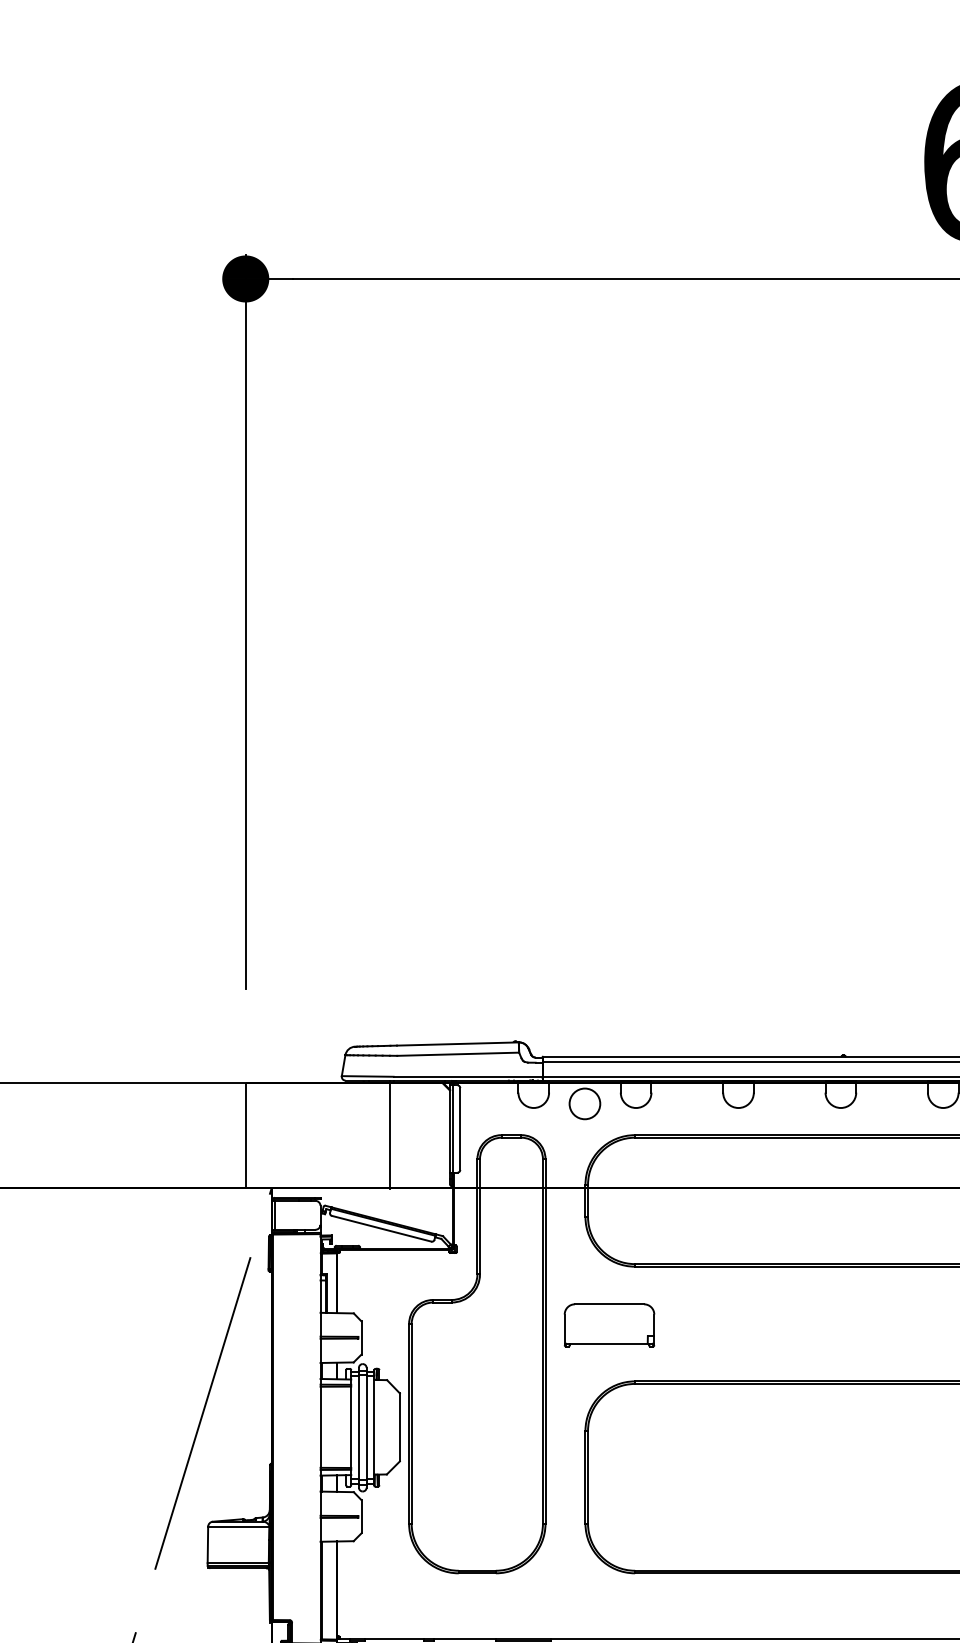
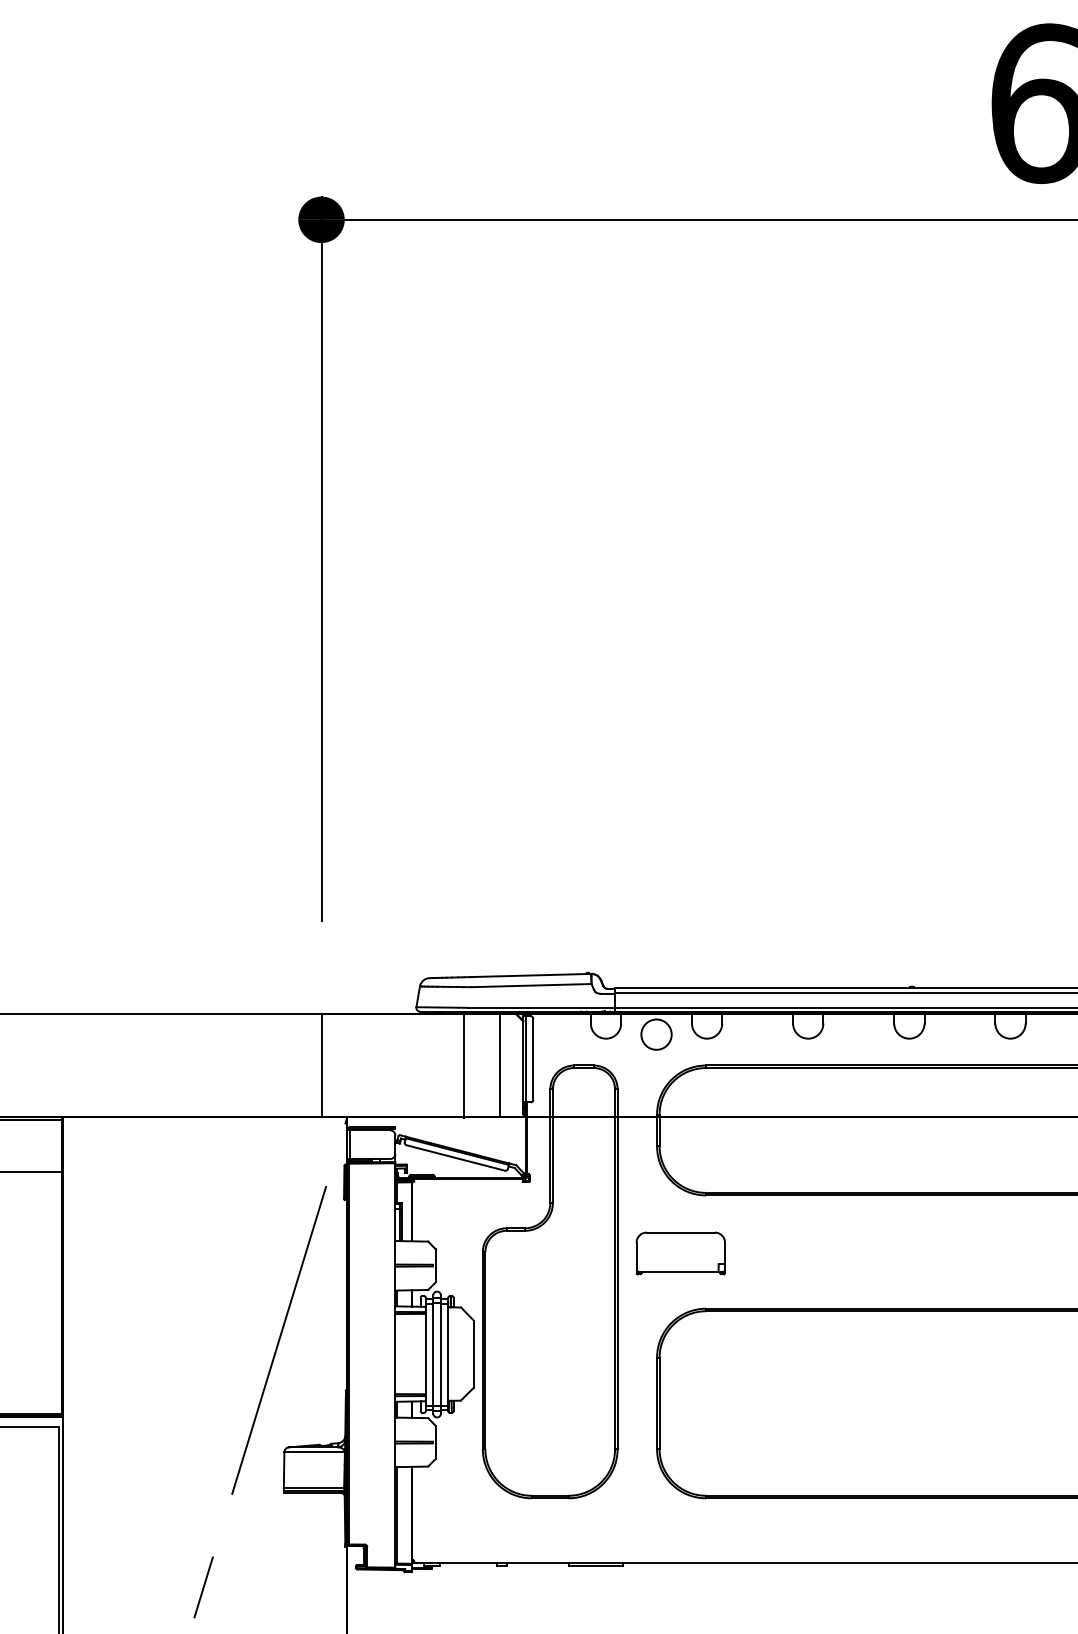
line: (425, 1135) -> (499, 1065), added

